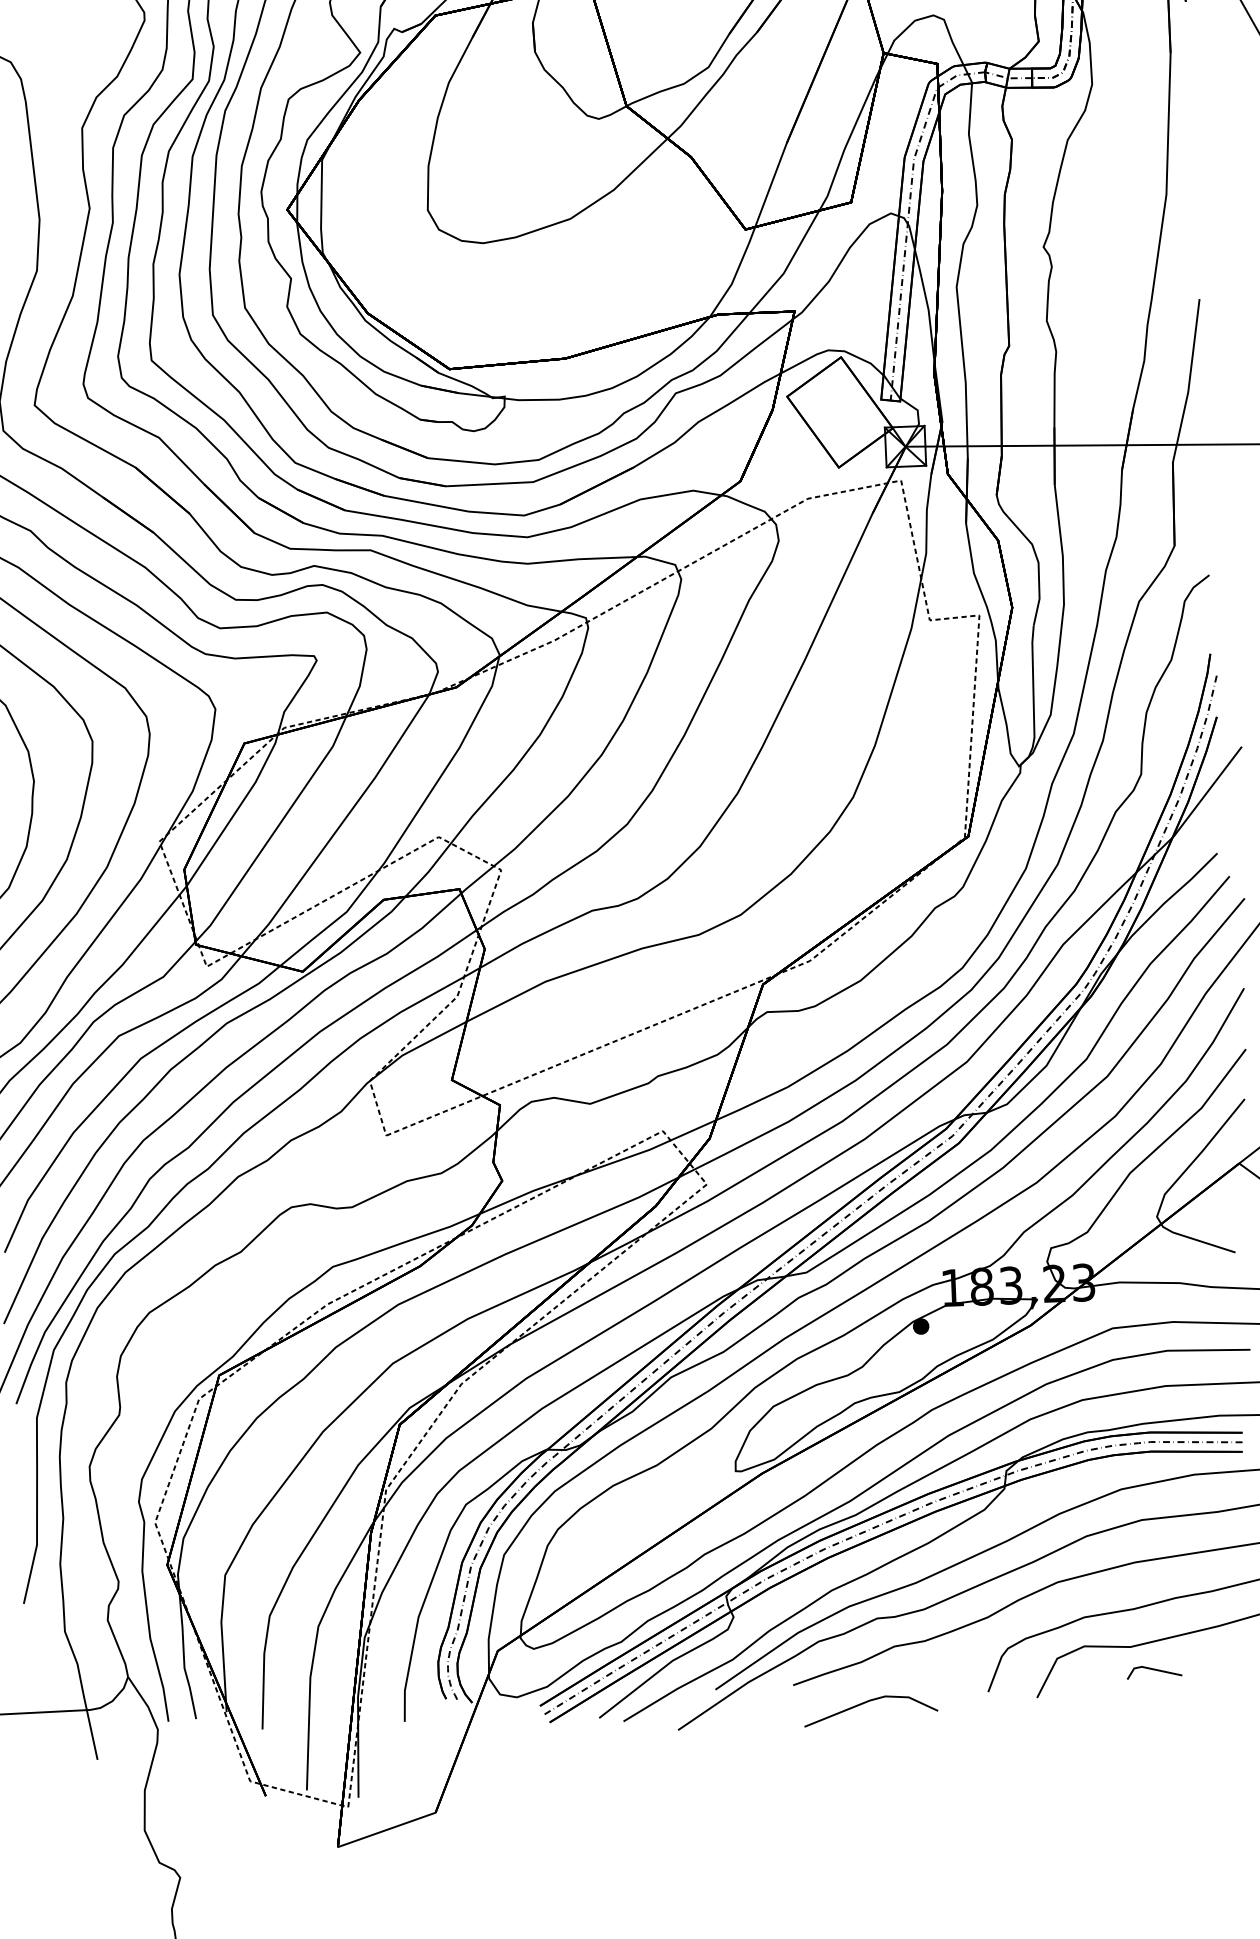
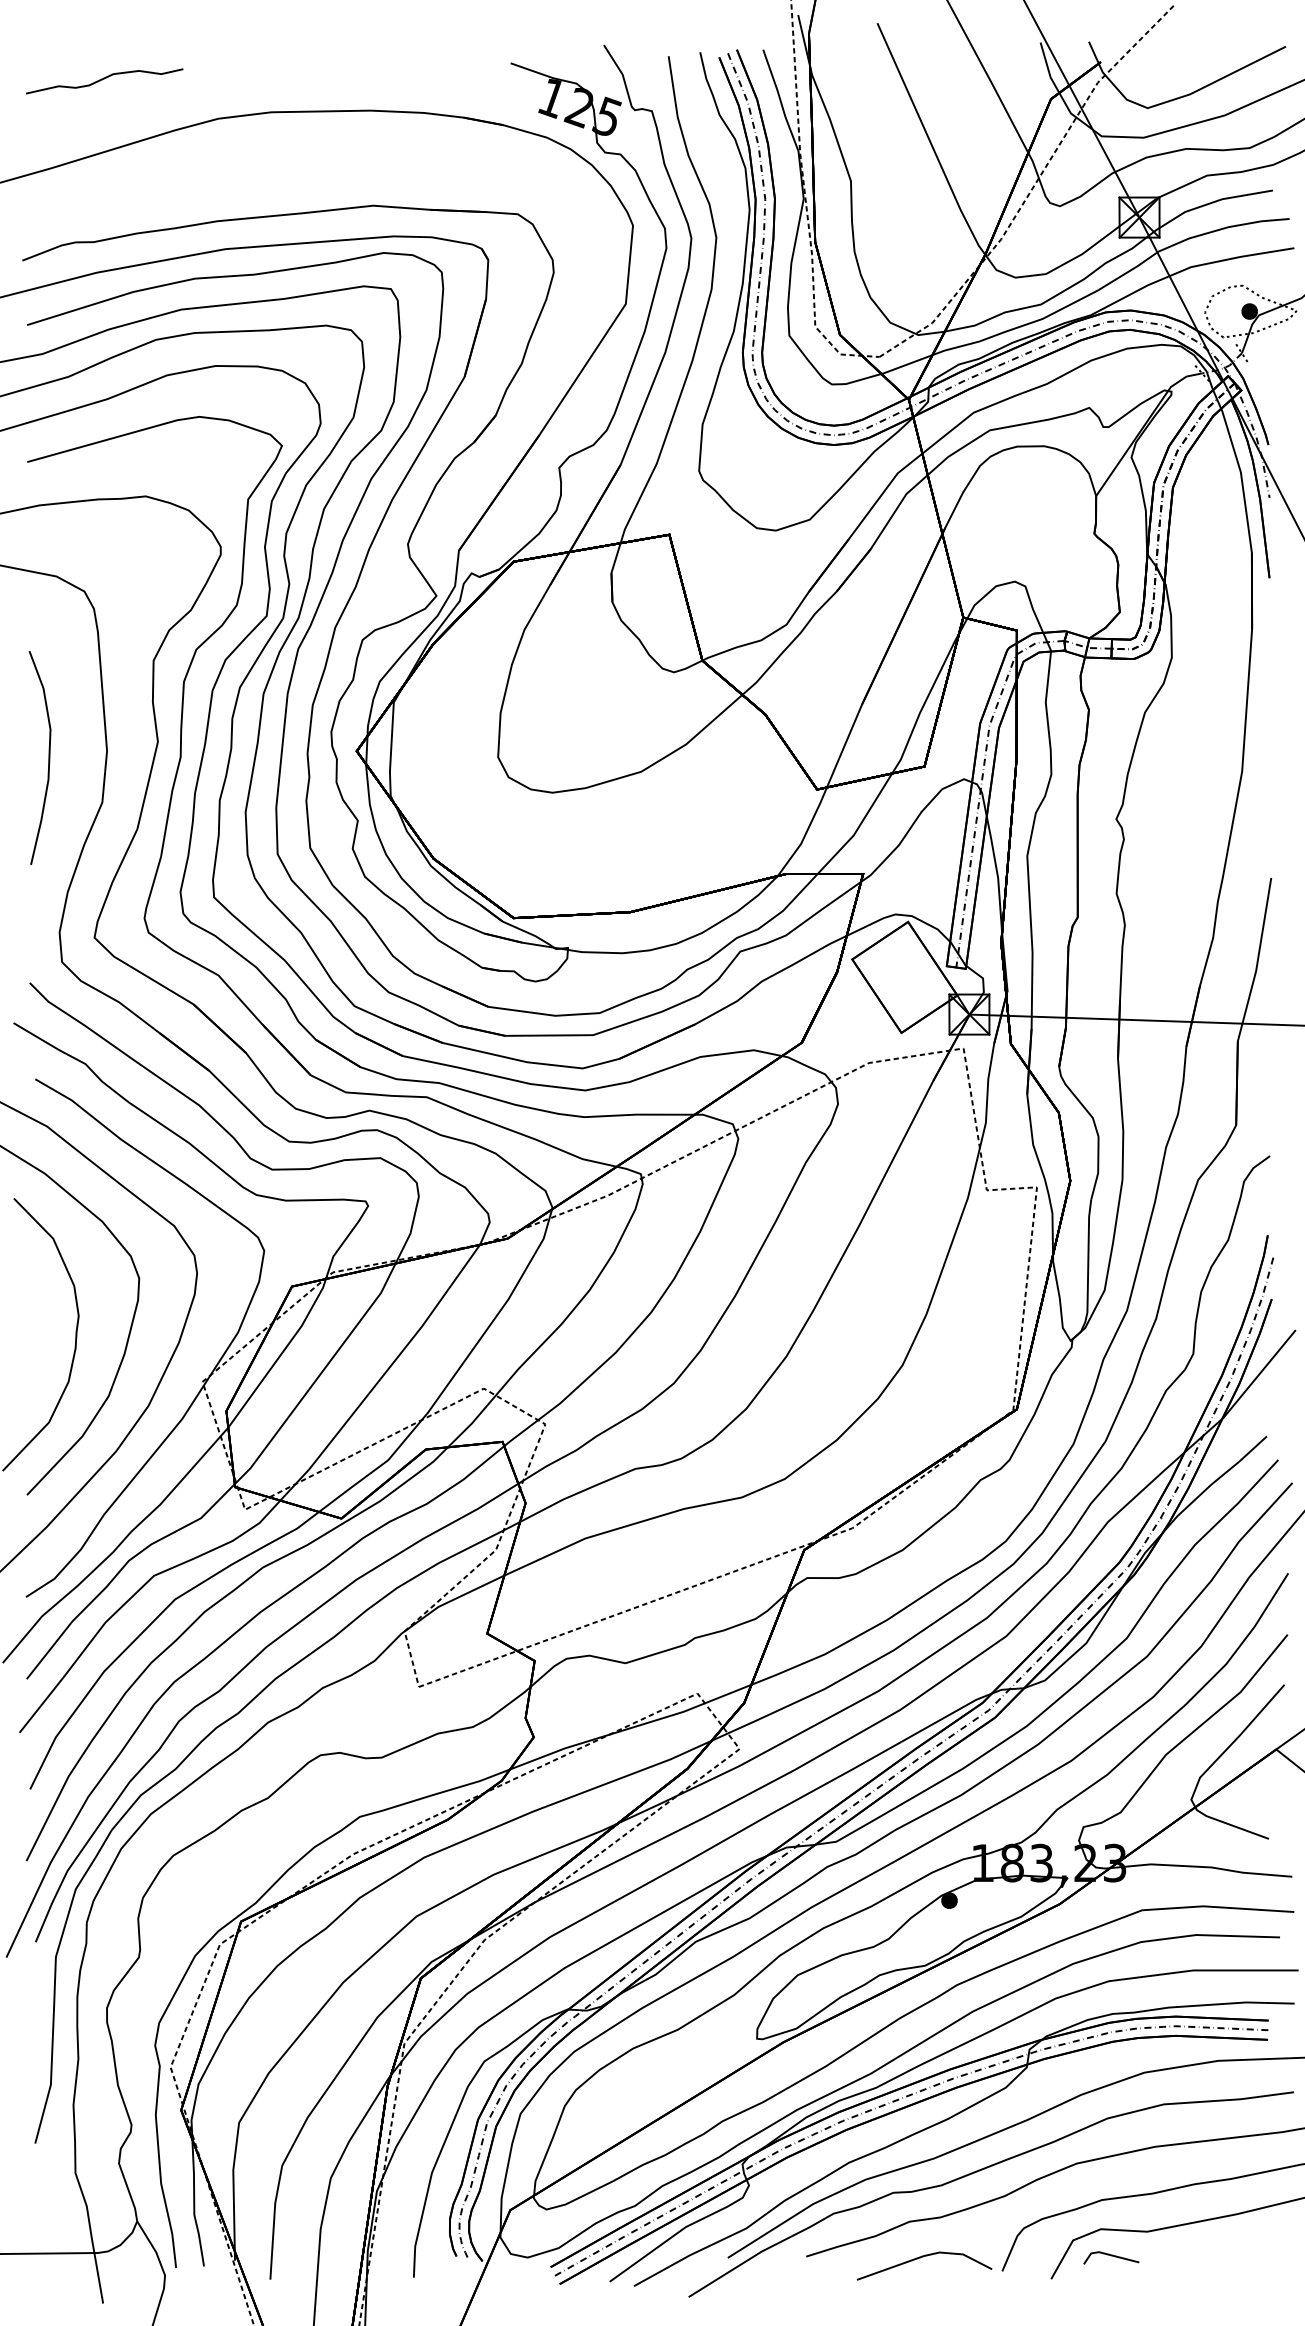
line: (1154, 1670) -> (1111, 2256), moved
line: (869, 1701) -> (923, 2257), moved

